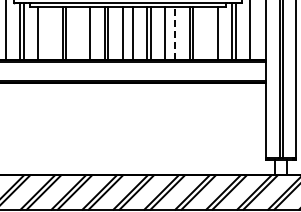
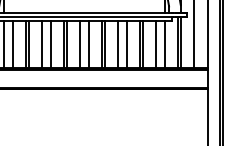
line: (48, 32) -> (12, 43), added
line: (80, 32) -> (41, 43), added
line: (175, 32) -> (126, 43), dashed -> solid
line: (207, 32) -> (155, 43), added

